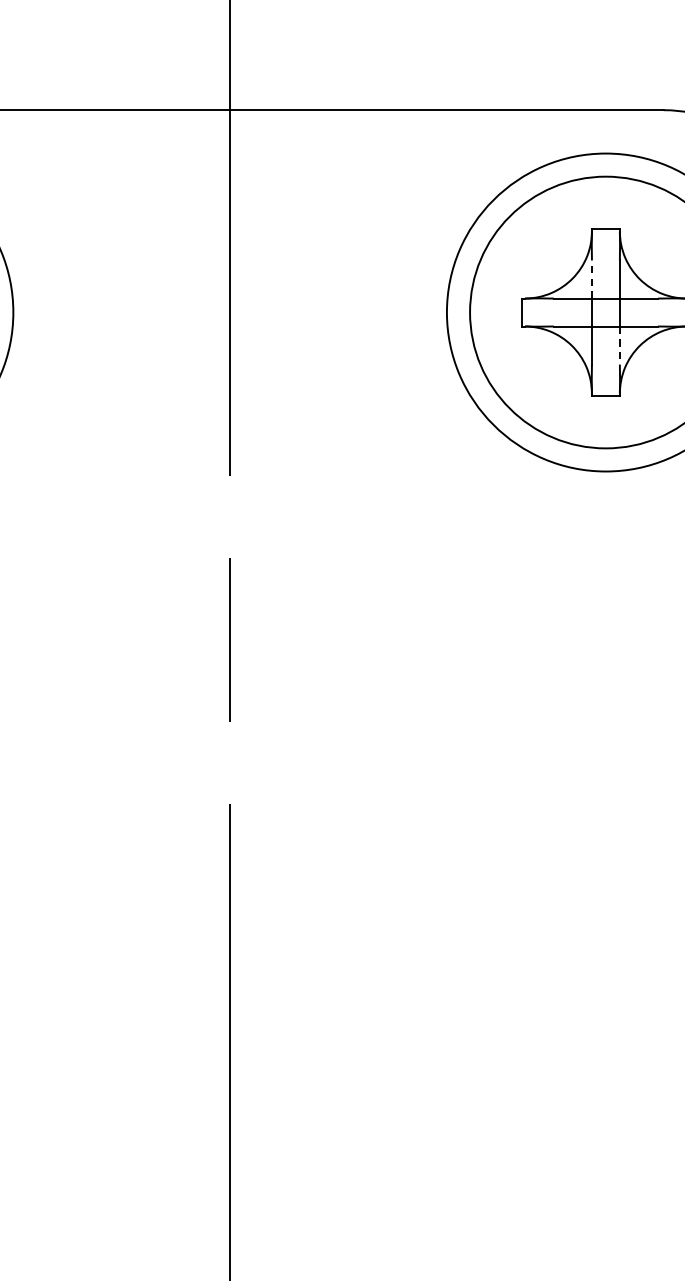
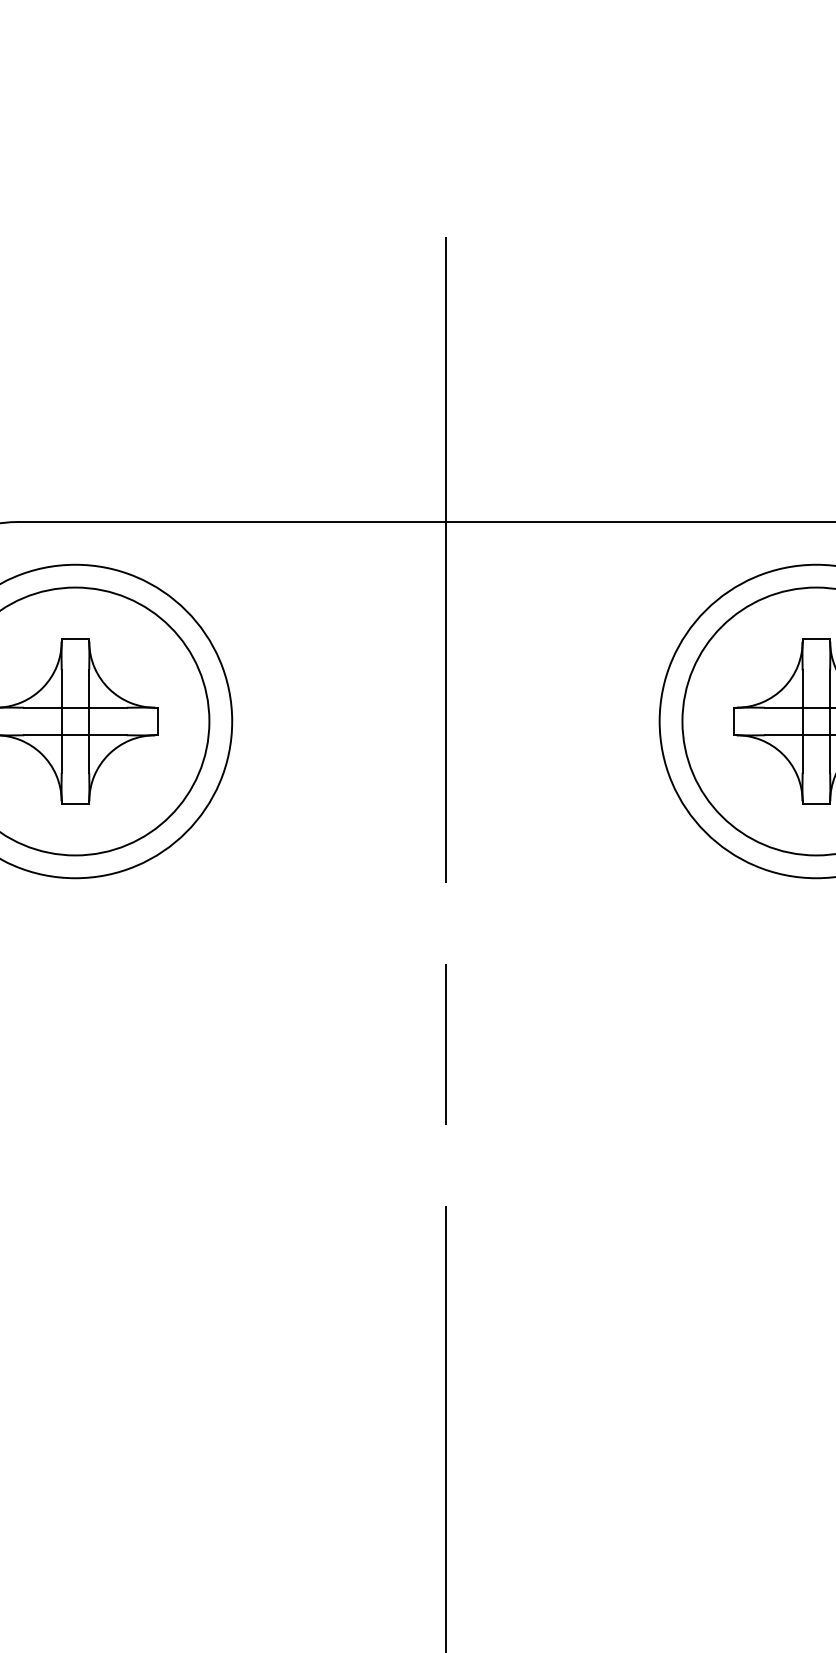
line: (591, 279) -> (802, 688), dashed -> solid
line: (620, 345) -> (830, 754), dashed -> solid

